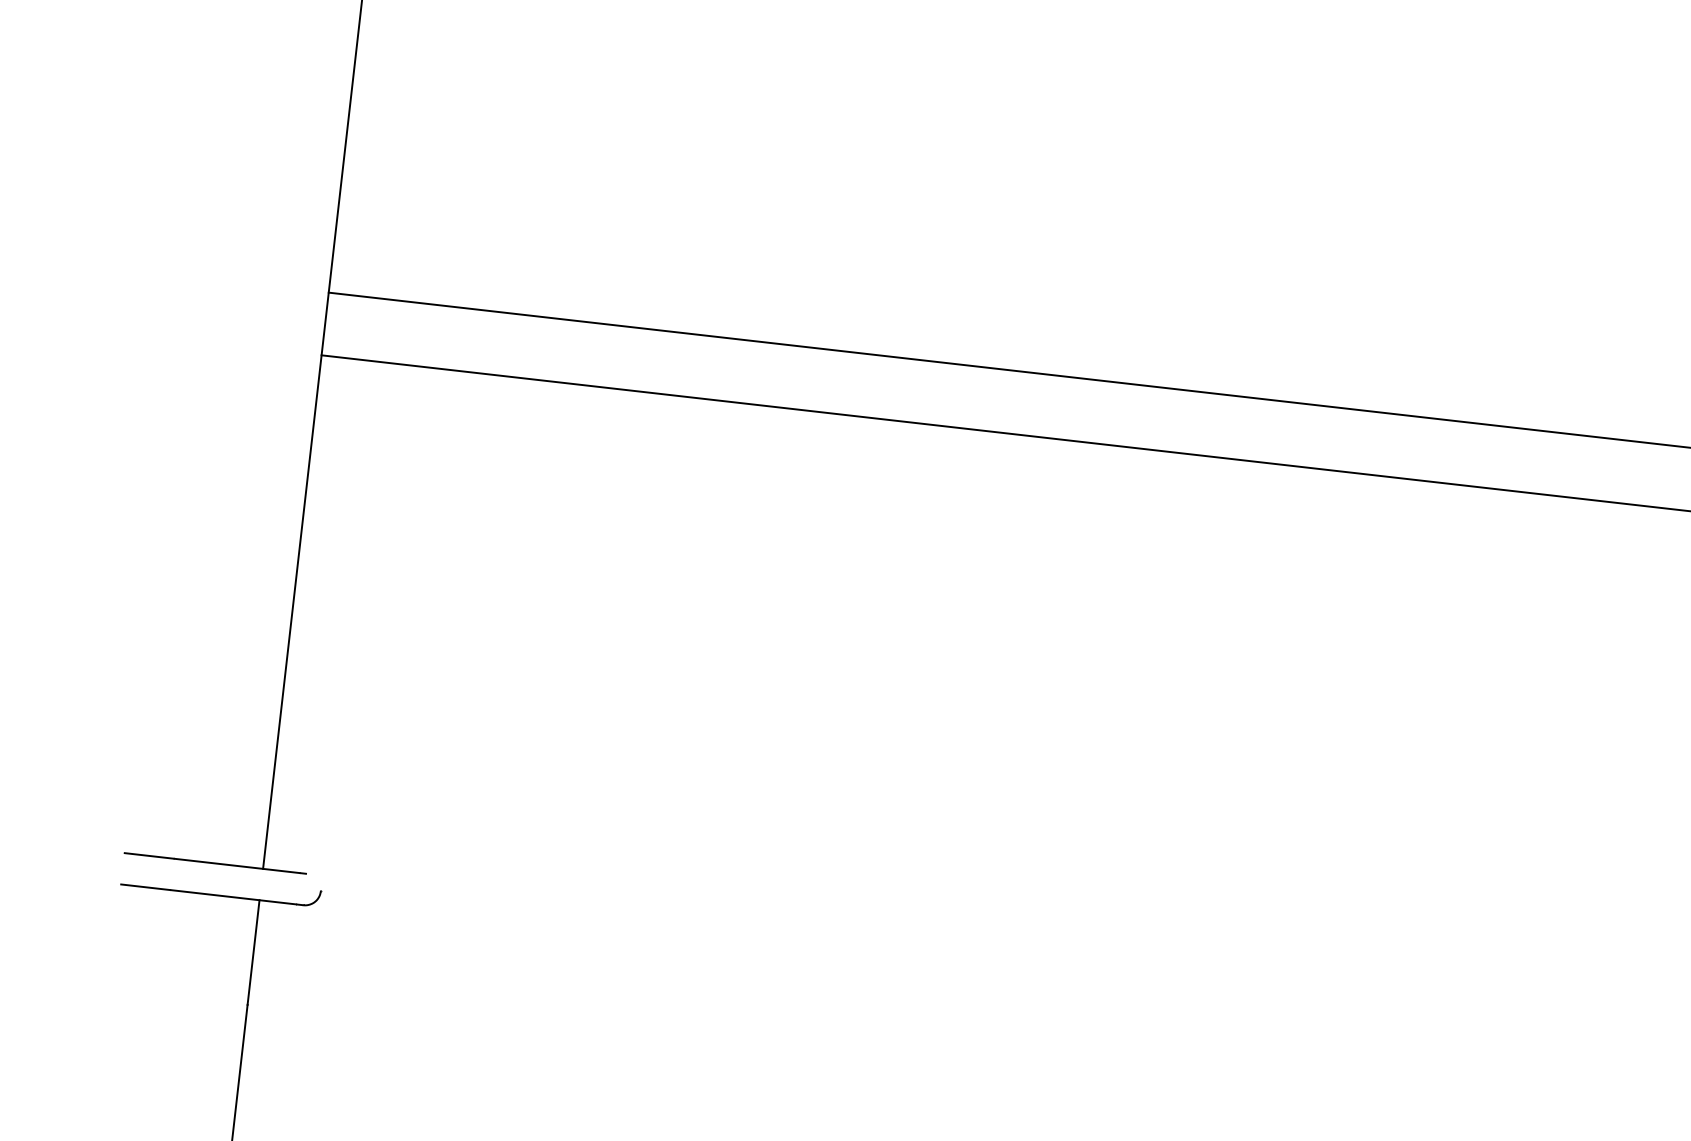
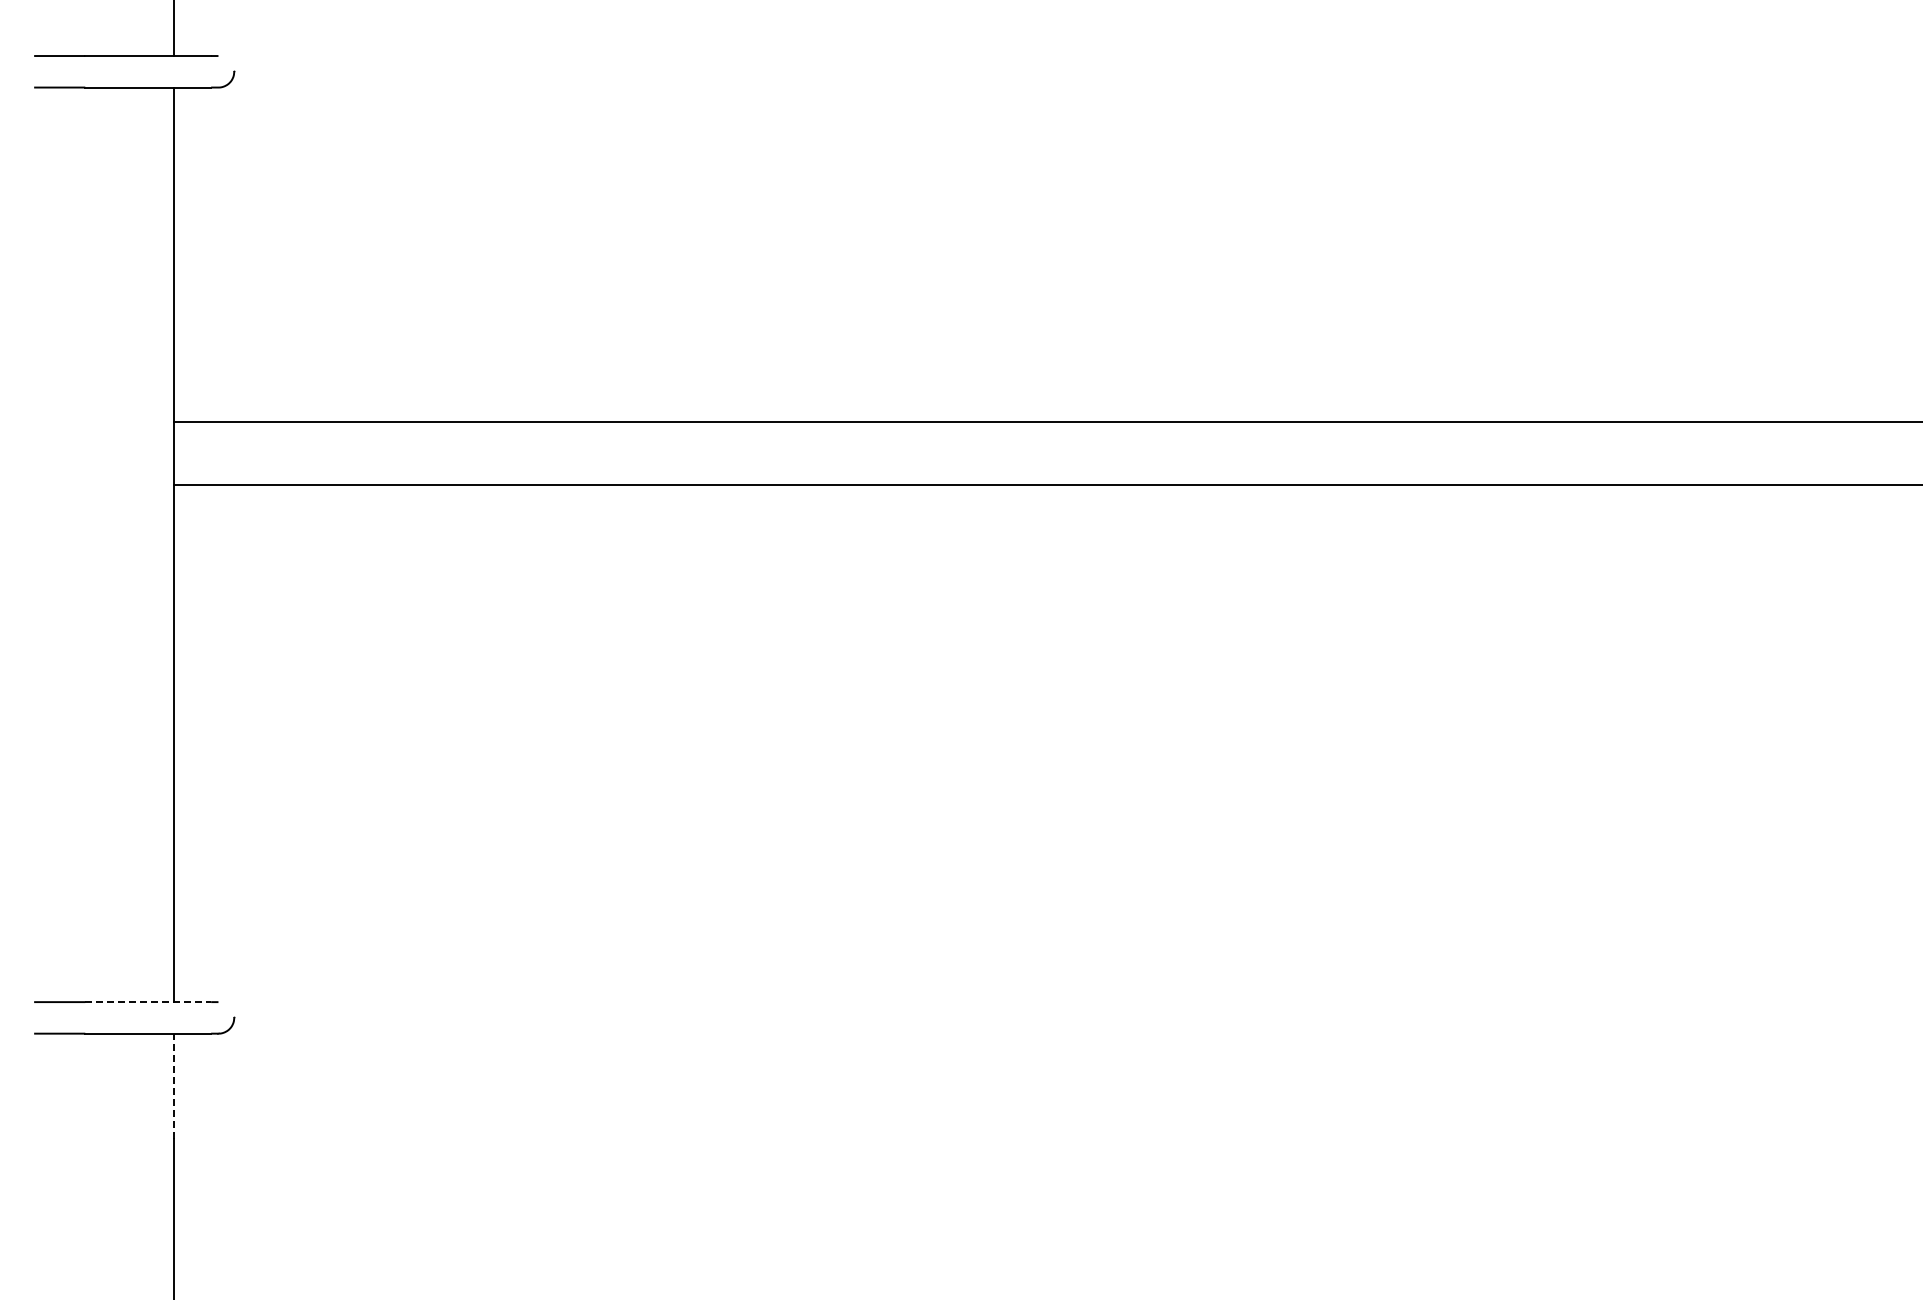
line: (237, 866) -> (148, 1002), solid -> dashed
line: (253, 952) -> (174, 1086), solid -> dashed

